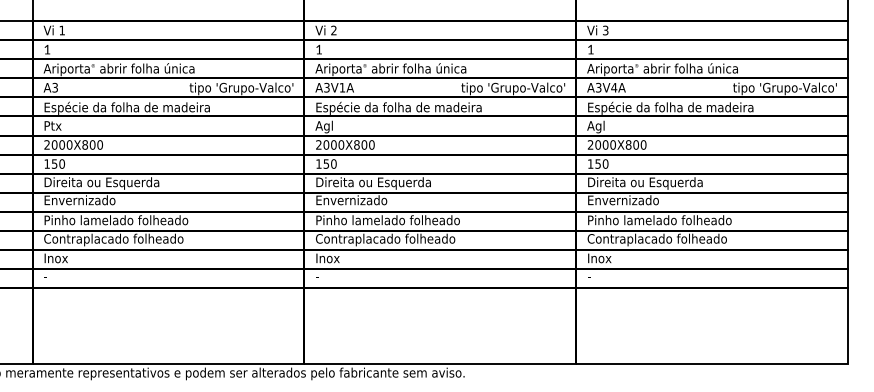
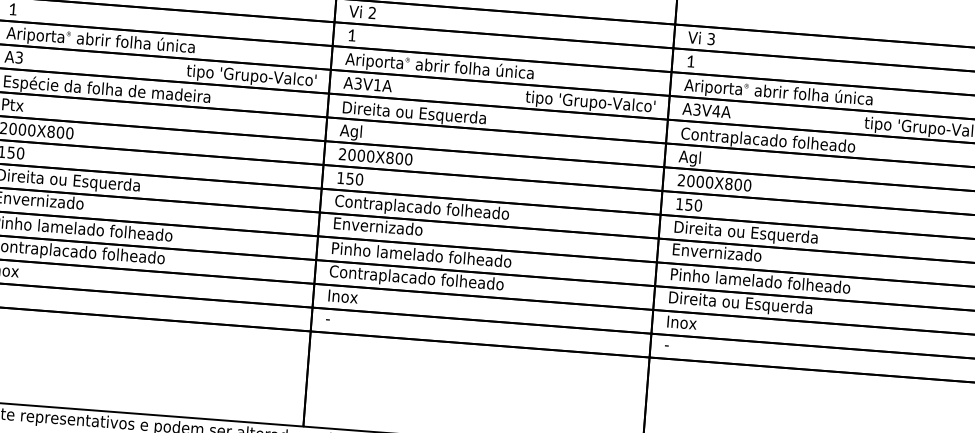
text: (399, 107) -> (446, 115), Espécie da folha de madeira -> Direita ou Esquerda
text: (670, 107) -> (784, 141), Espécie da folha de madeira -> Contraplacado folheado
text: (385, 183) -> (422, 208), Direita ou Esquerda -> Contraplacado folheado
text: (656, 239) -> (754, 304), Contraplacado folheado -> Direita ou Esquerda

